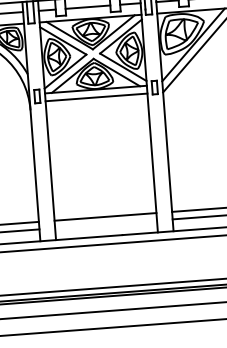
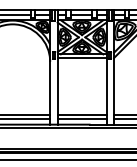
line: (104, 223) -> (81, 118), added

